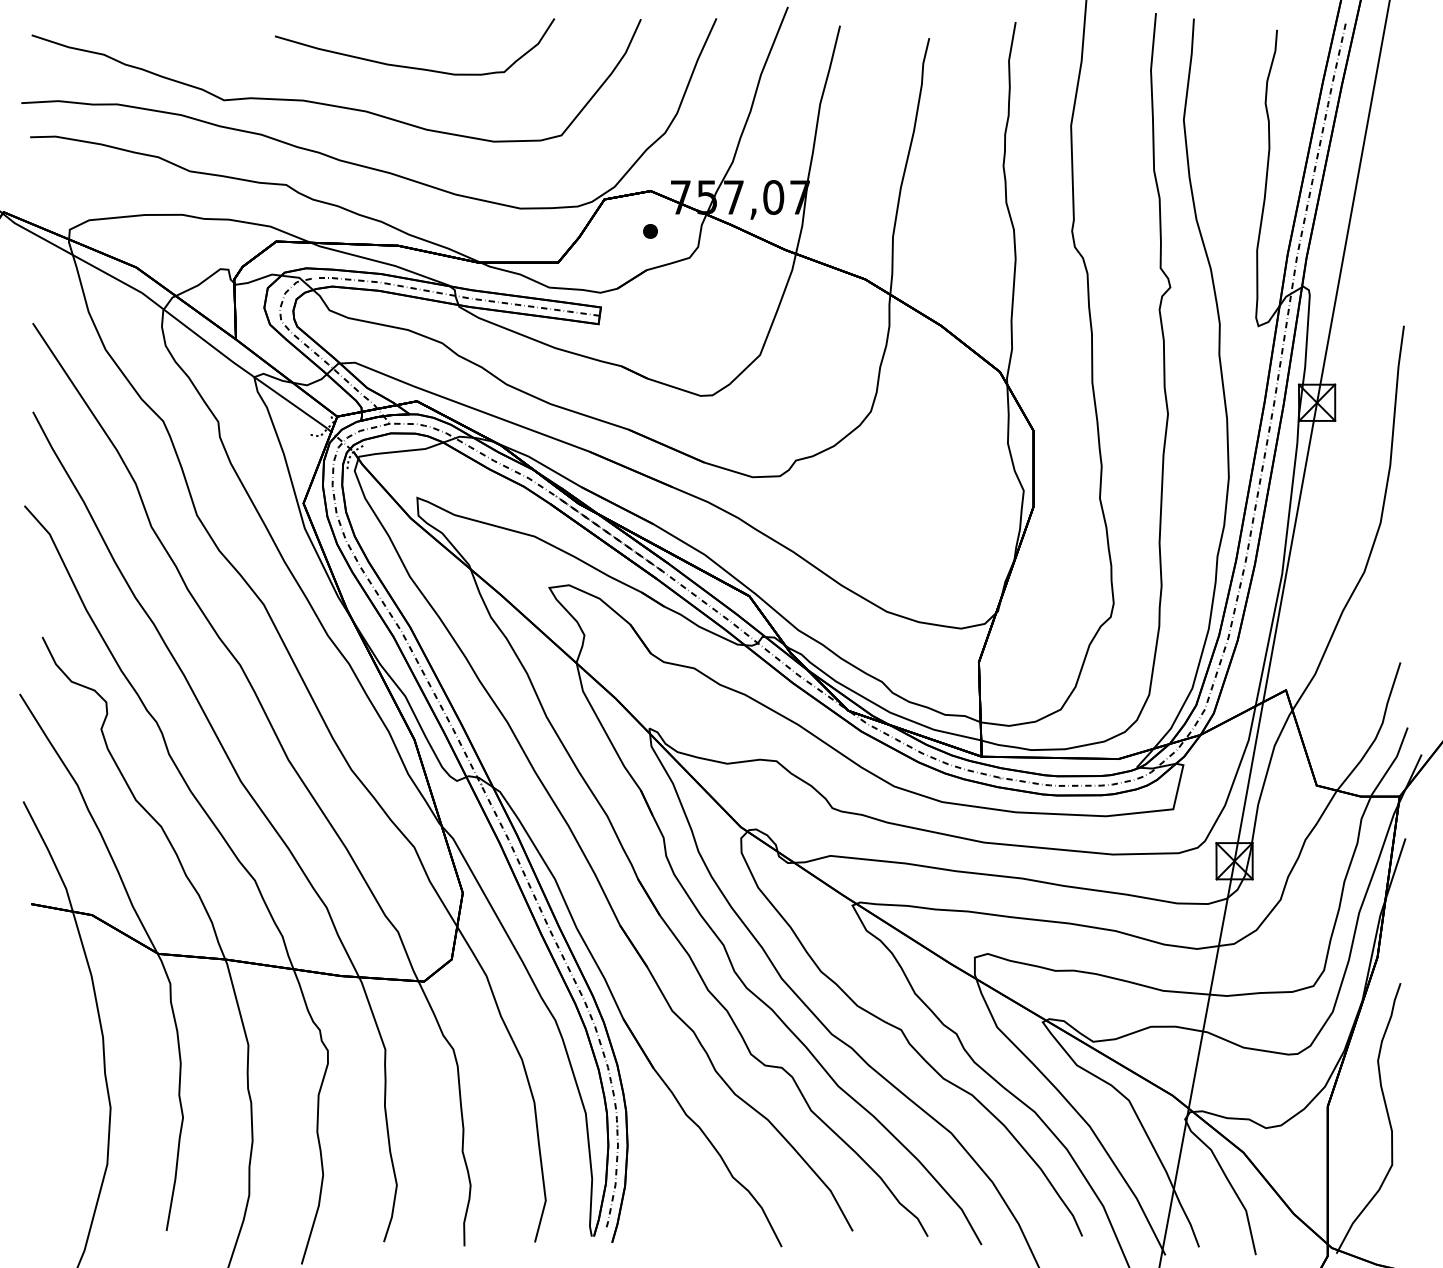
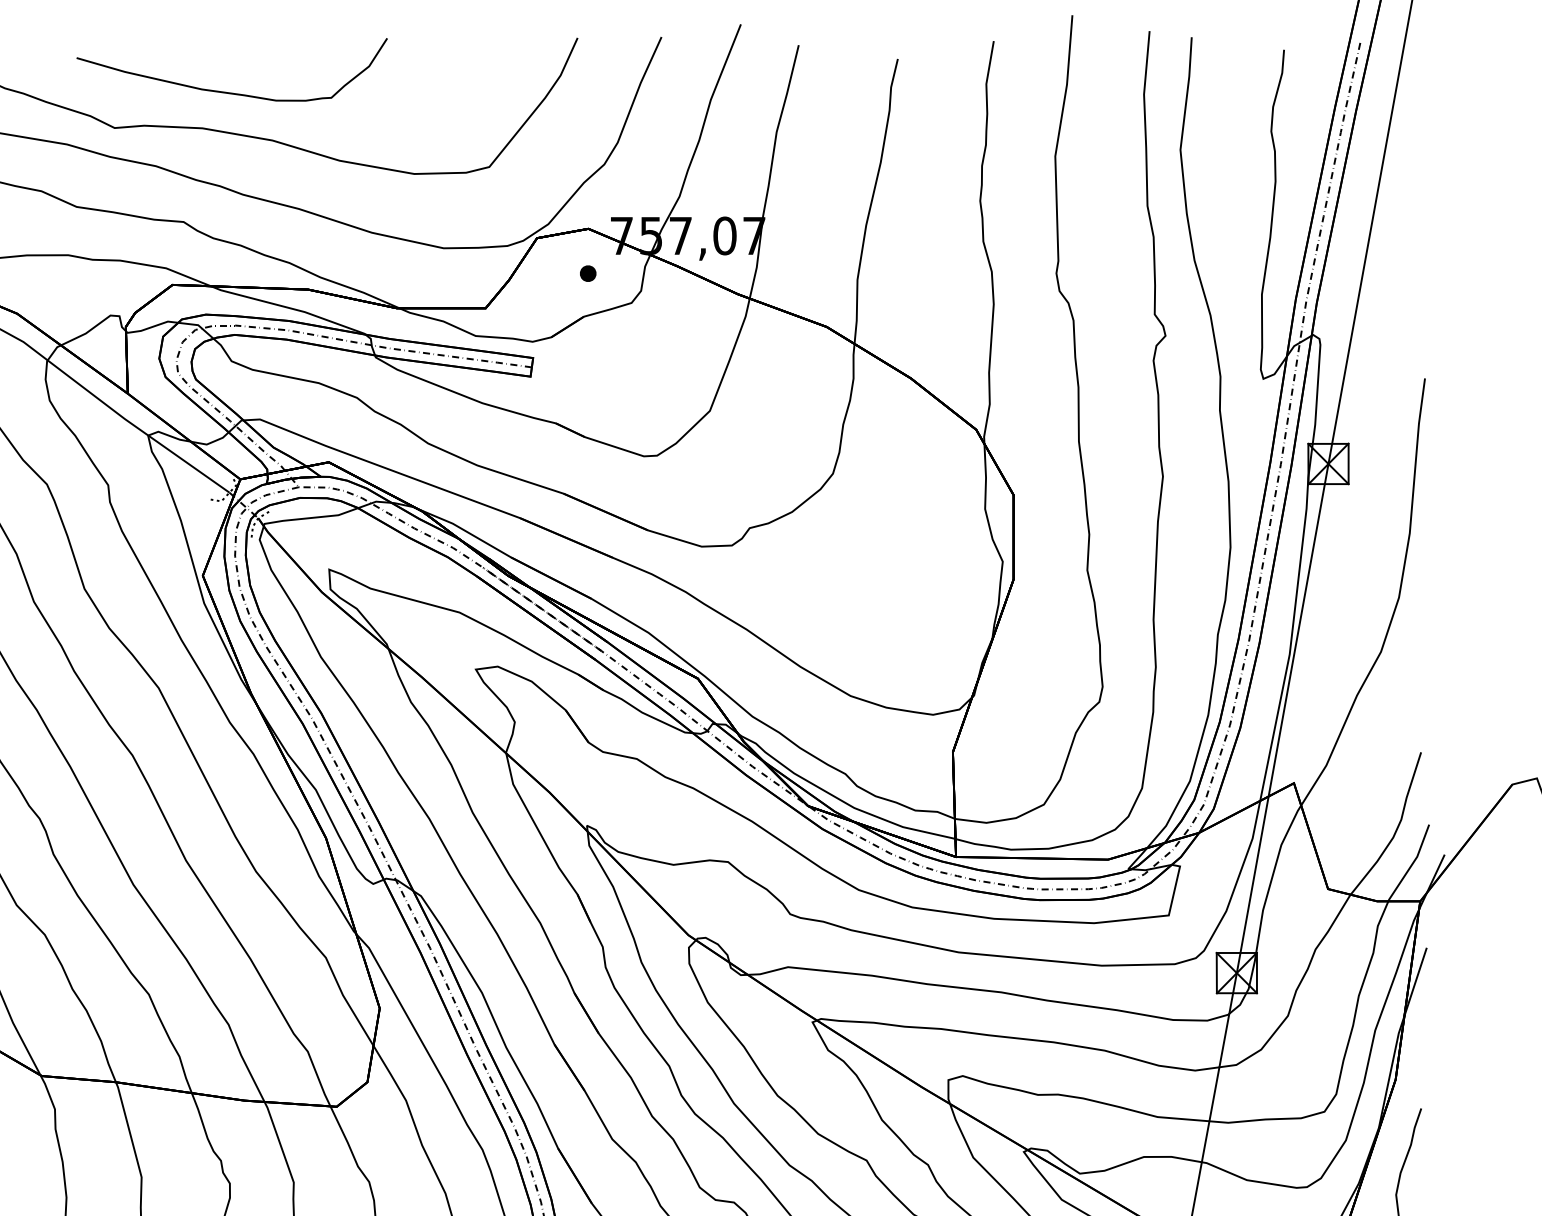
curve: (410, 66) -> (227, 91), moved

